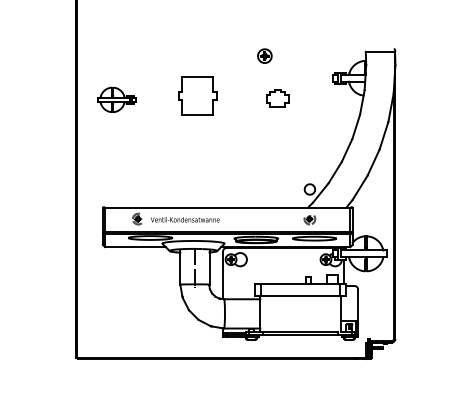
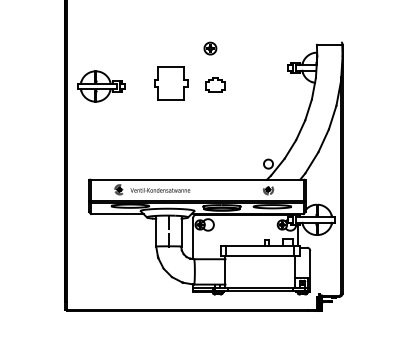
part: (264, 56) -> (210, 48), moved
part: (277, 97) -> (215, 84), moved
part: (117, 99) -> (101, 86), size x1.43

